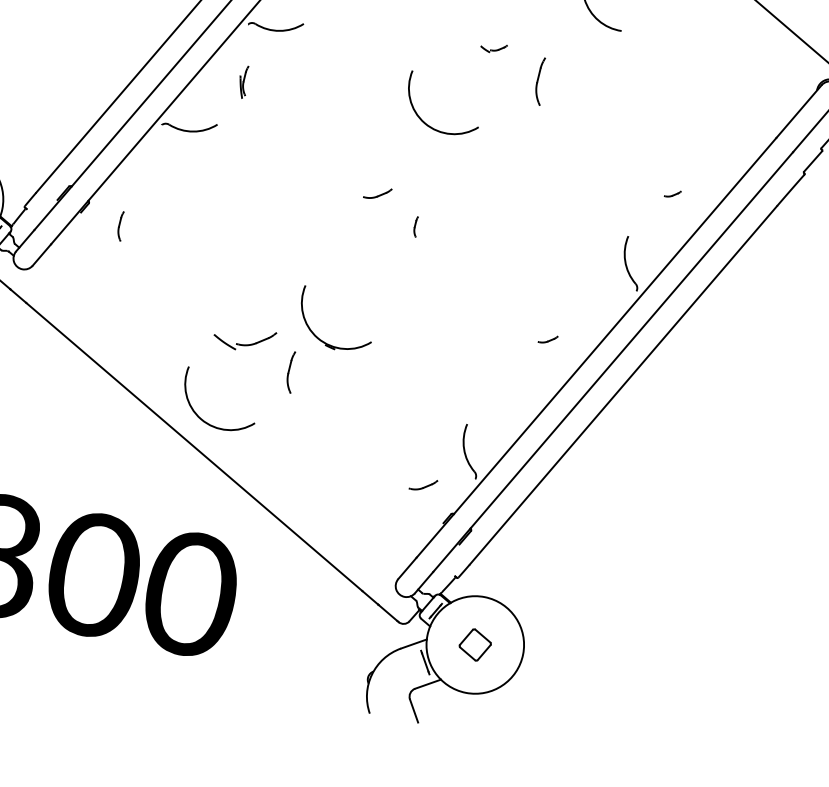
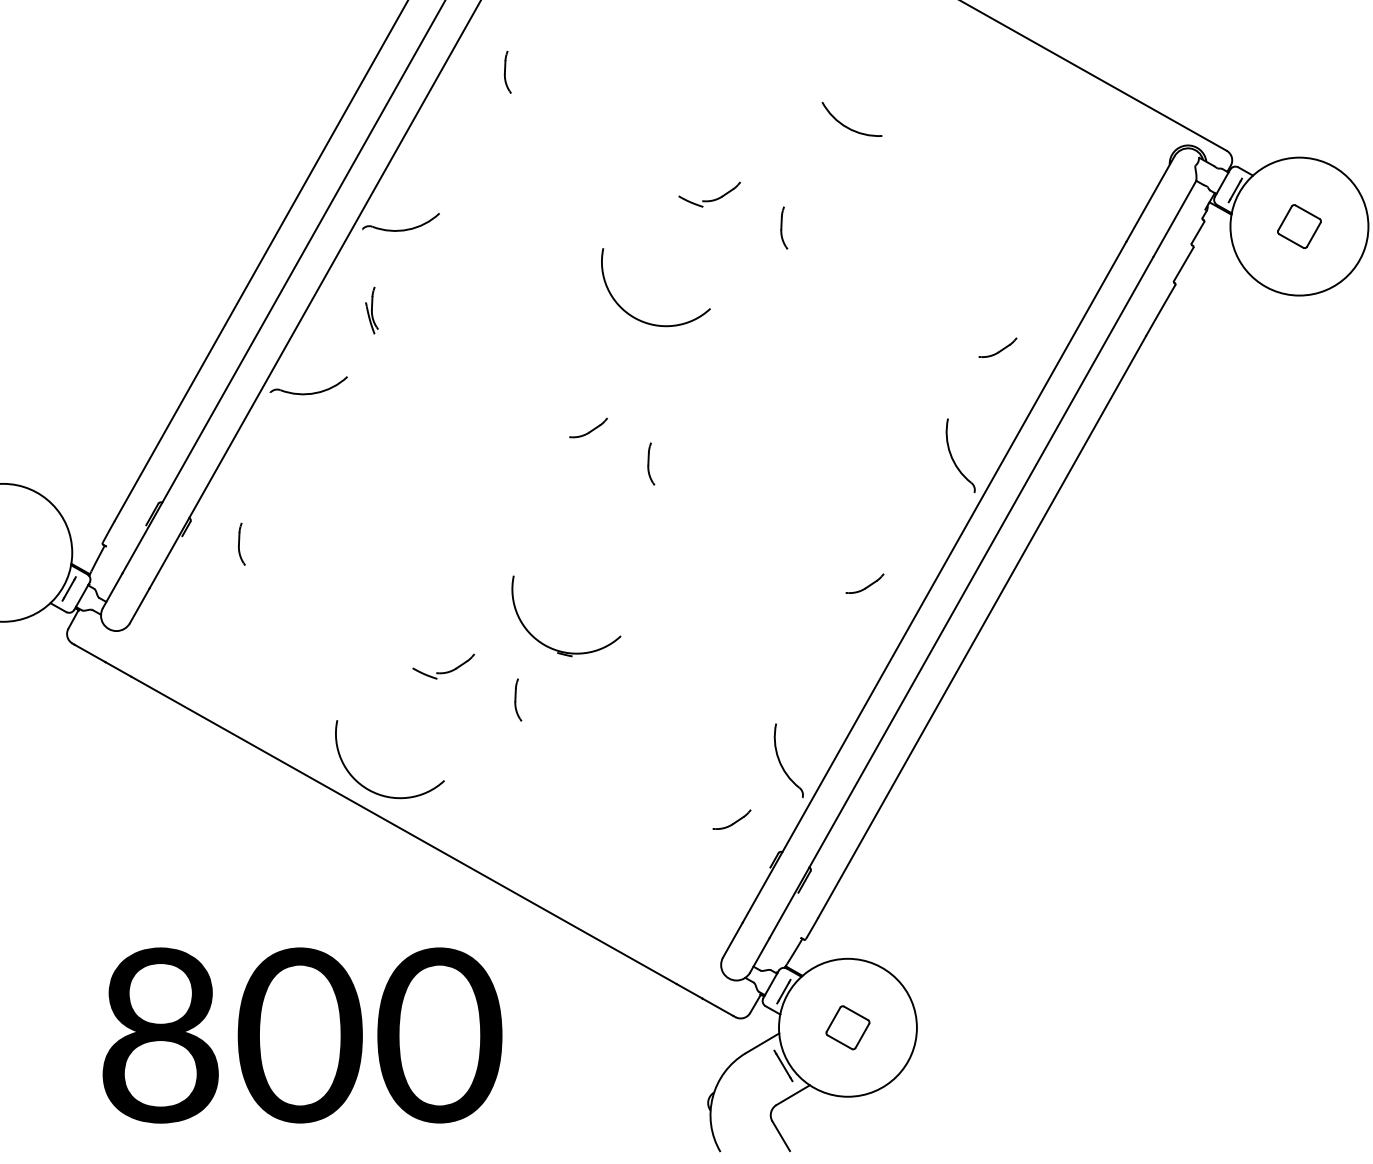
part: (493, 47) -> (709, 194), size x1.67
part: (541, 81) -> (784, 227), size x0.62
part: (672, 193) -> (997, 347), size x1.67
part: (416, 226) -> (651, 463), size x1.43
part: (244, 338) -> (443, 666), size x0.71
part: (547, 339) -> (864, 583), size x1.43
part: (291, 371) -> (518, 699), size x0.71
arc: (204, 421) -> (374, 791), moved

